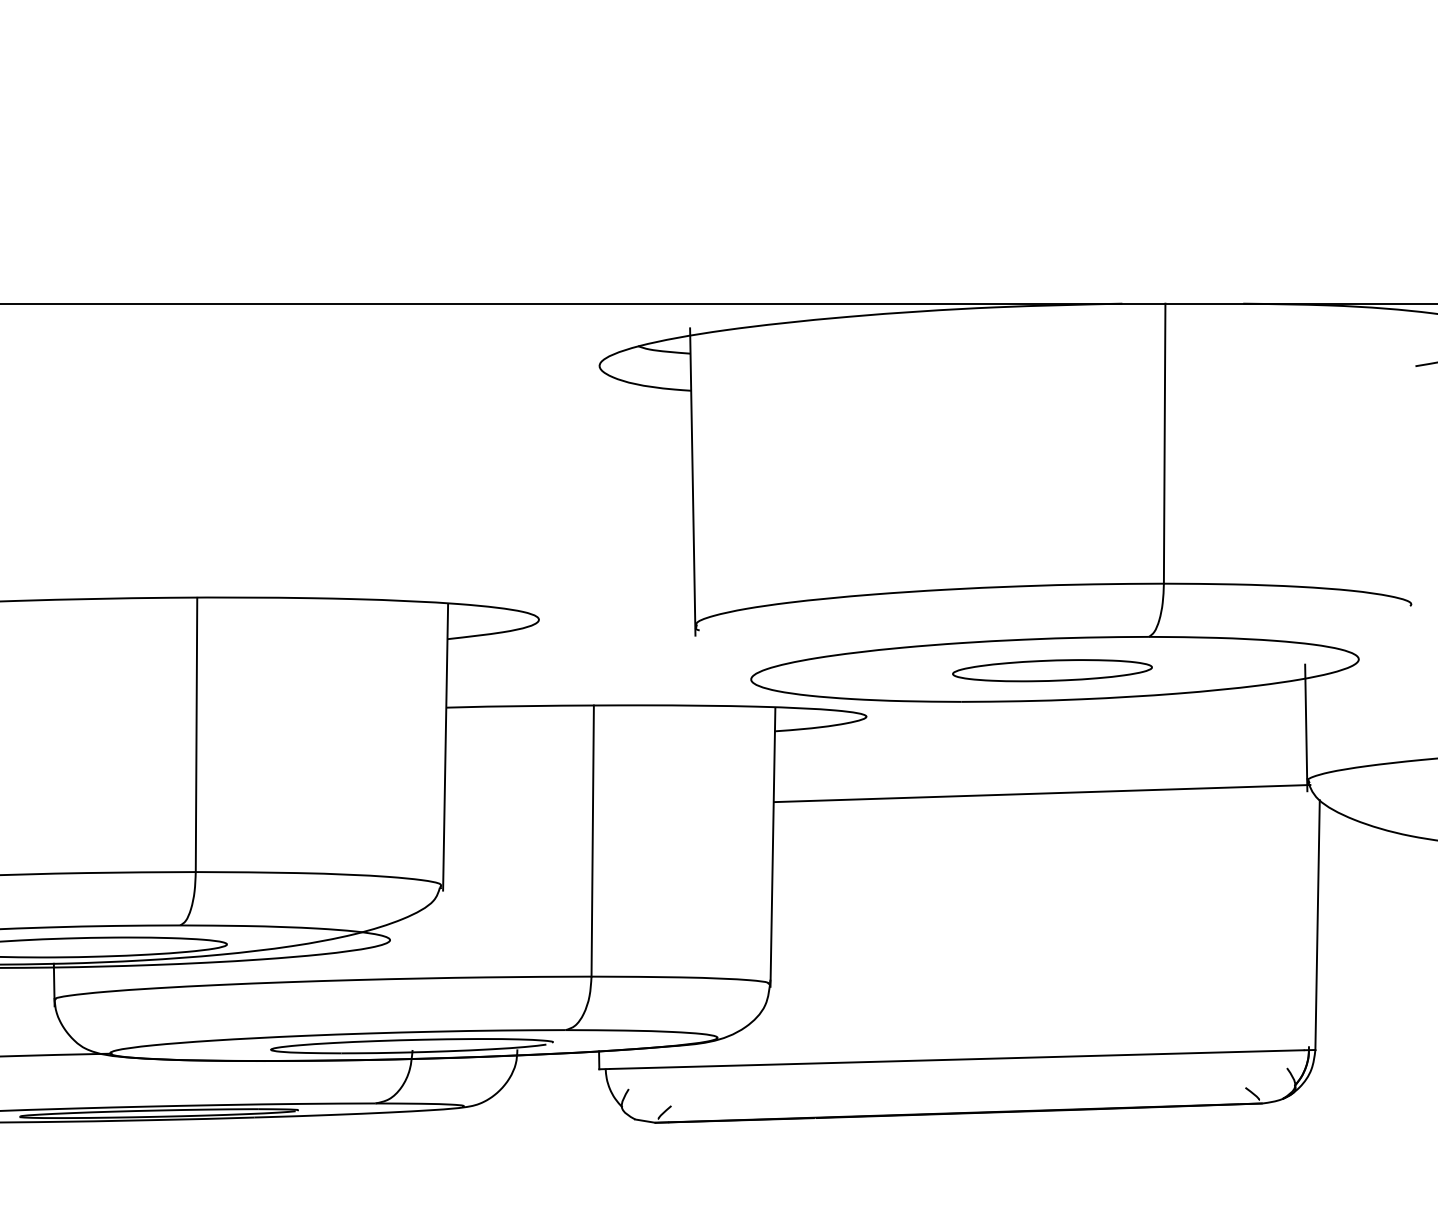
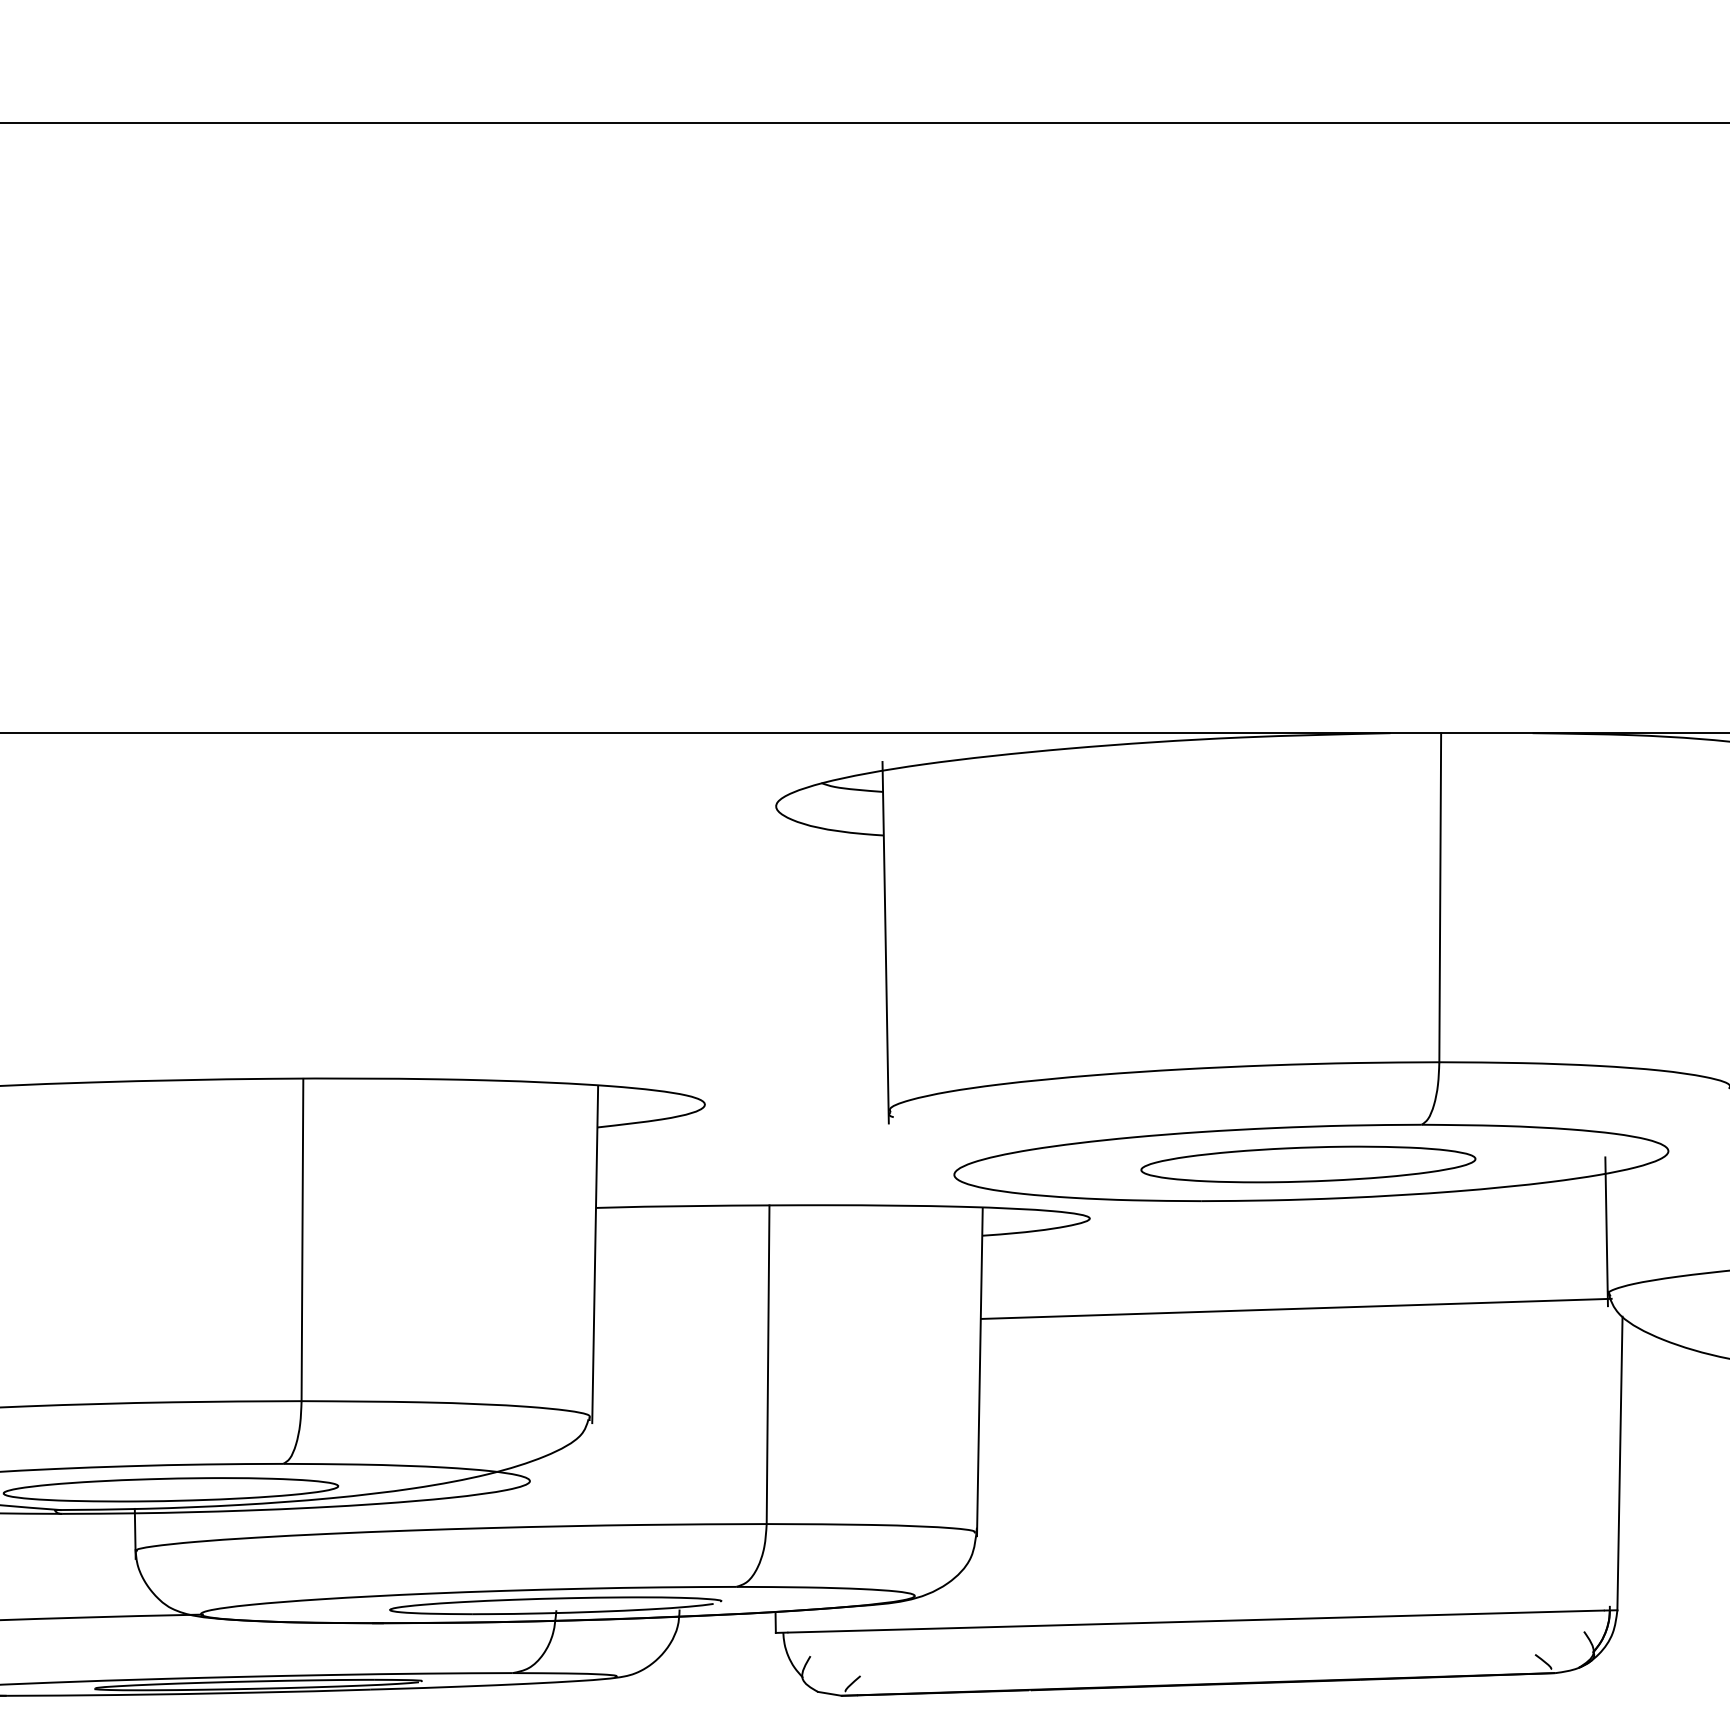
part: (1052, 670) -> (1308, 1164), size x1.43

